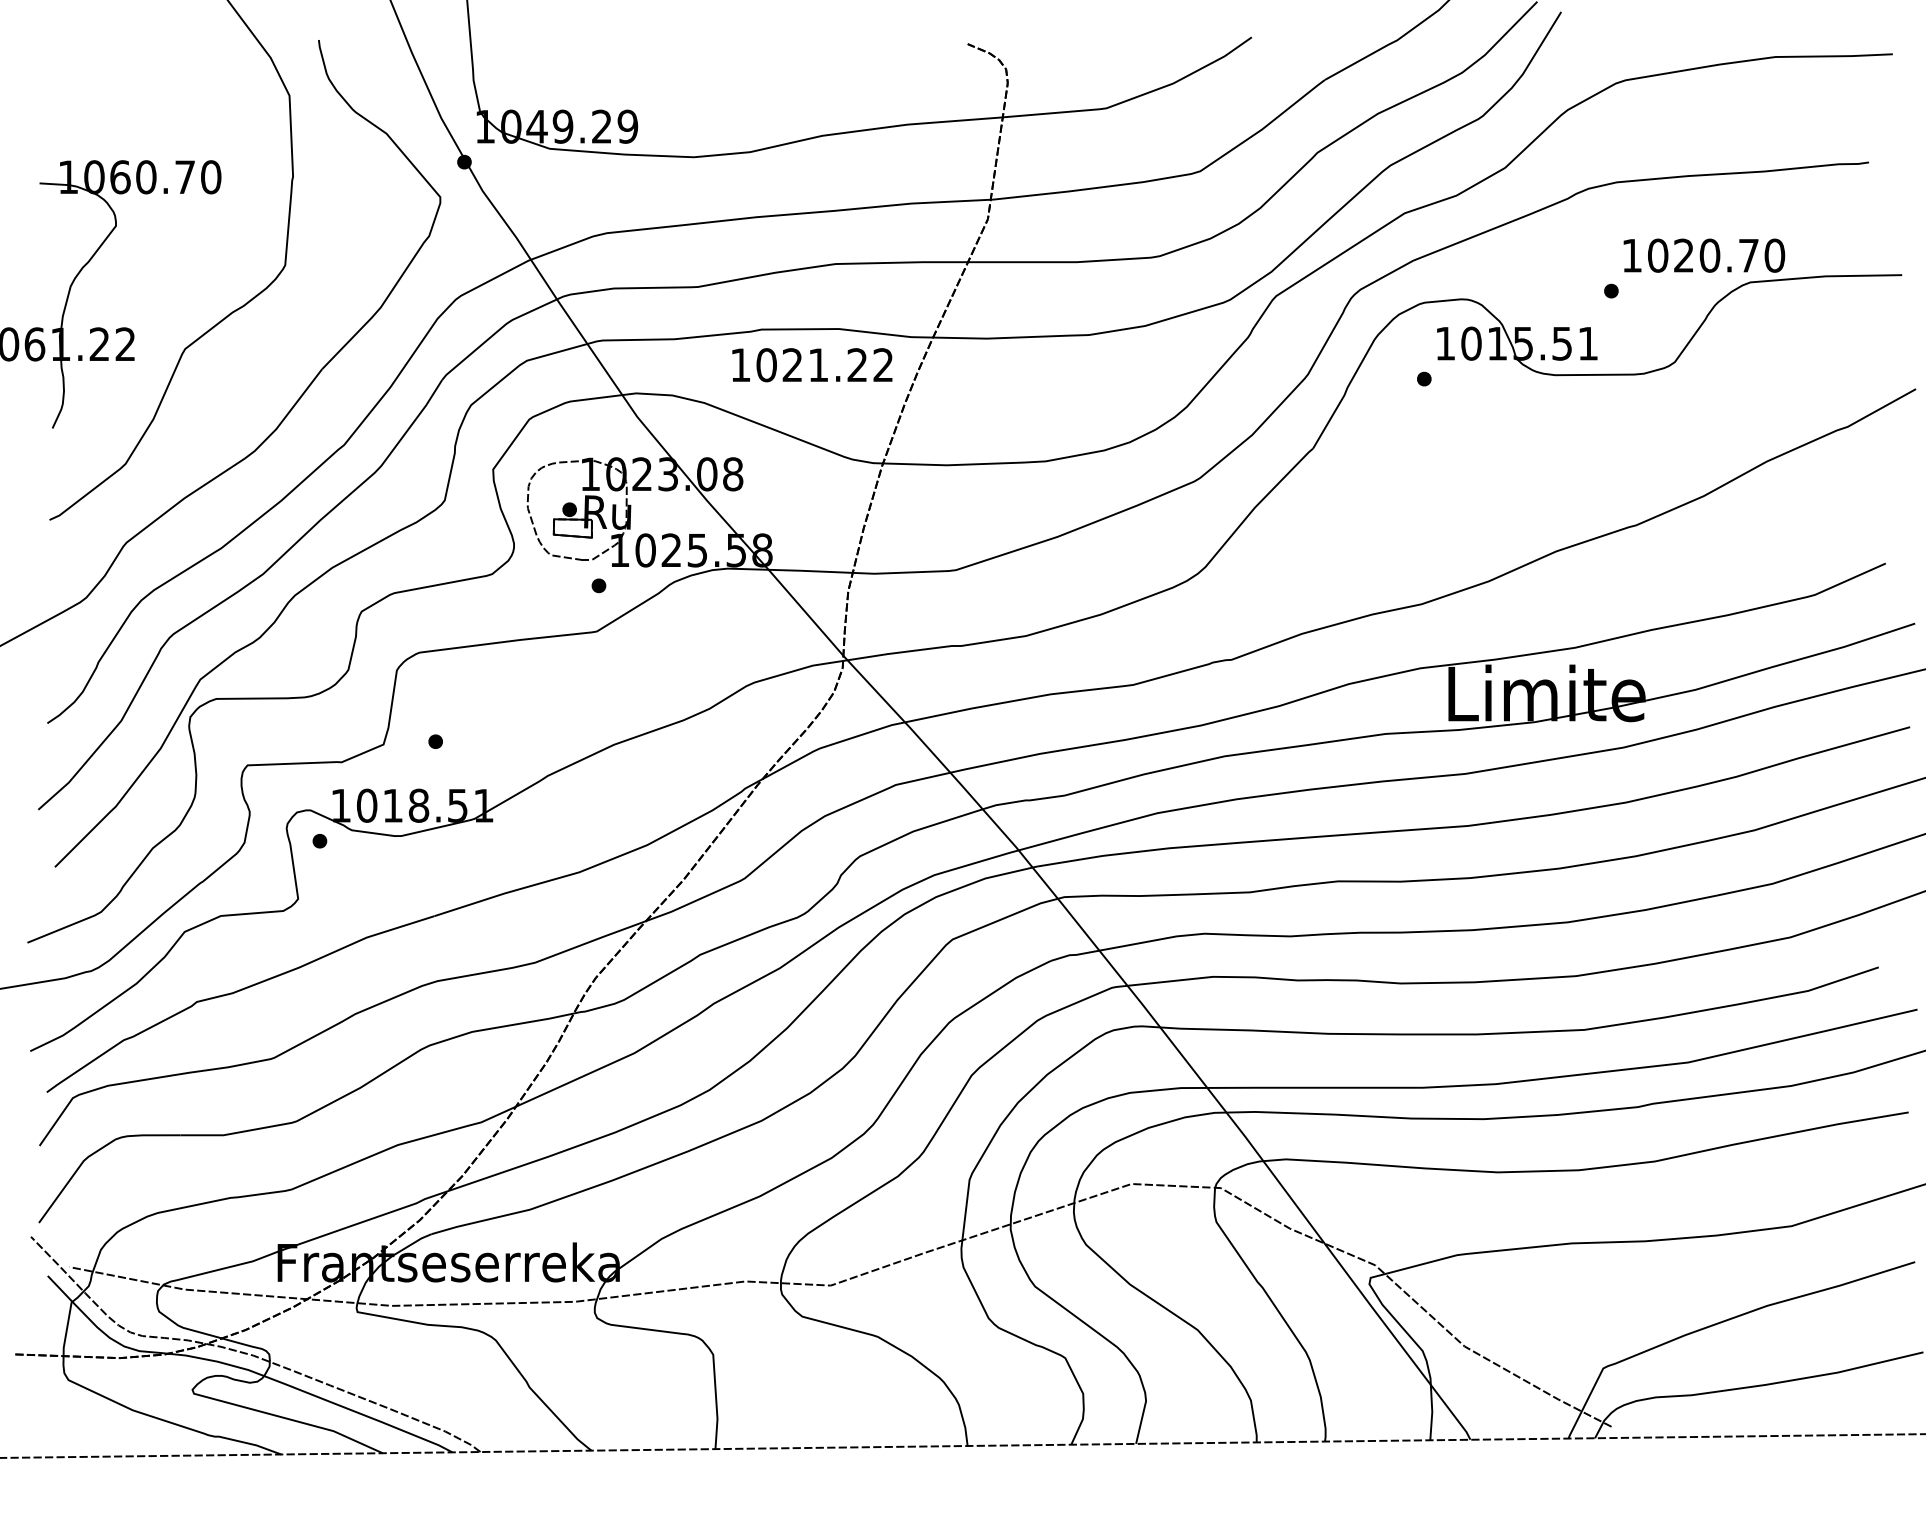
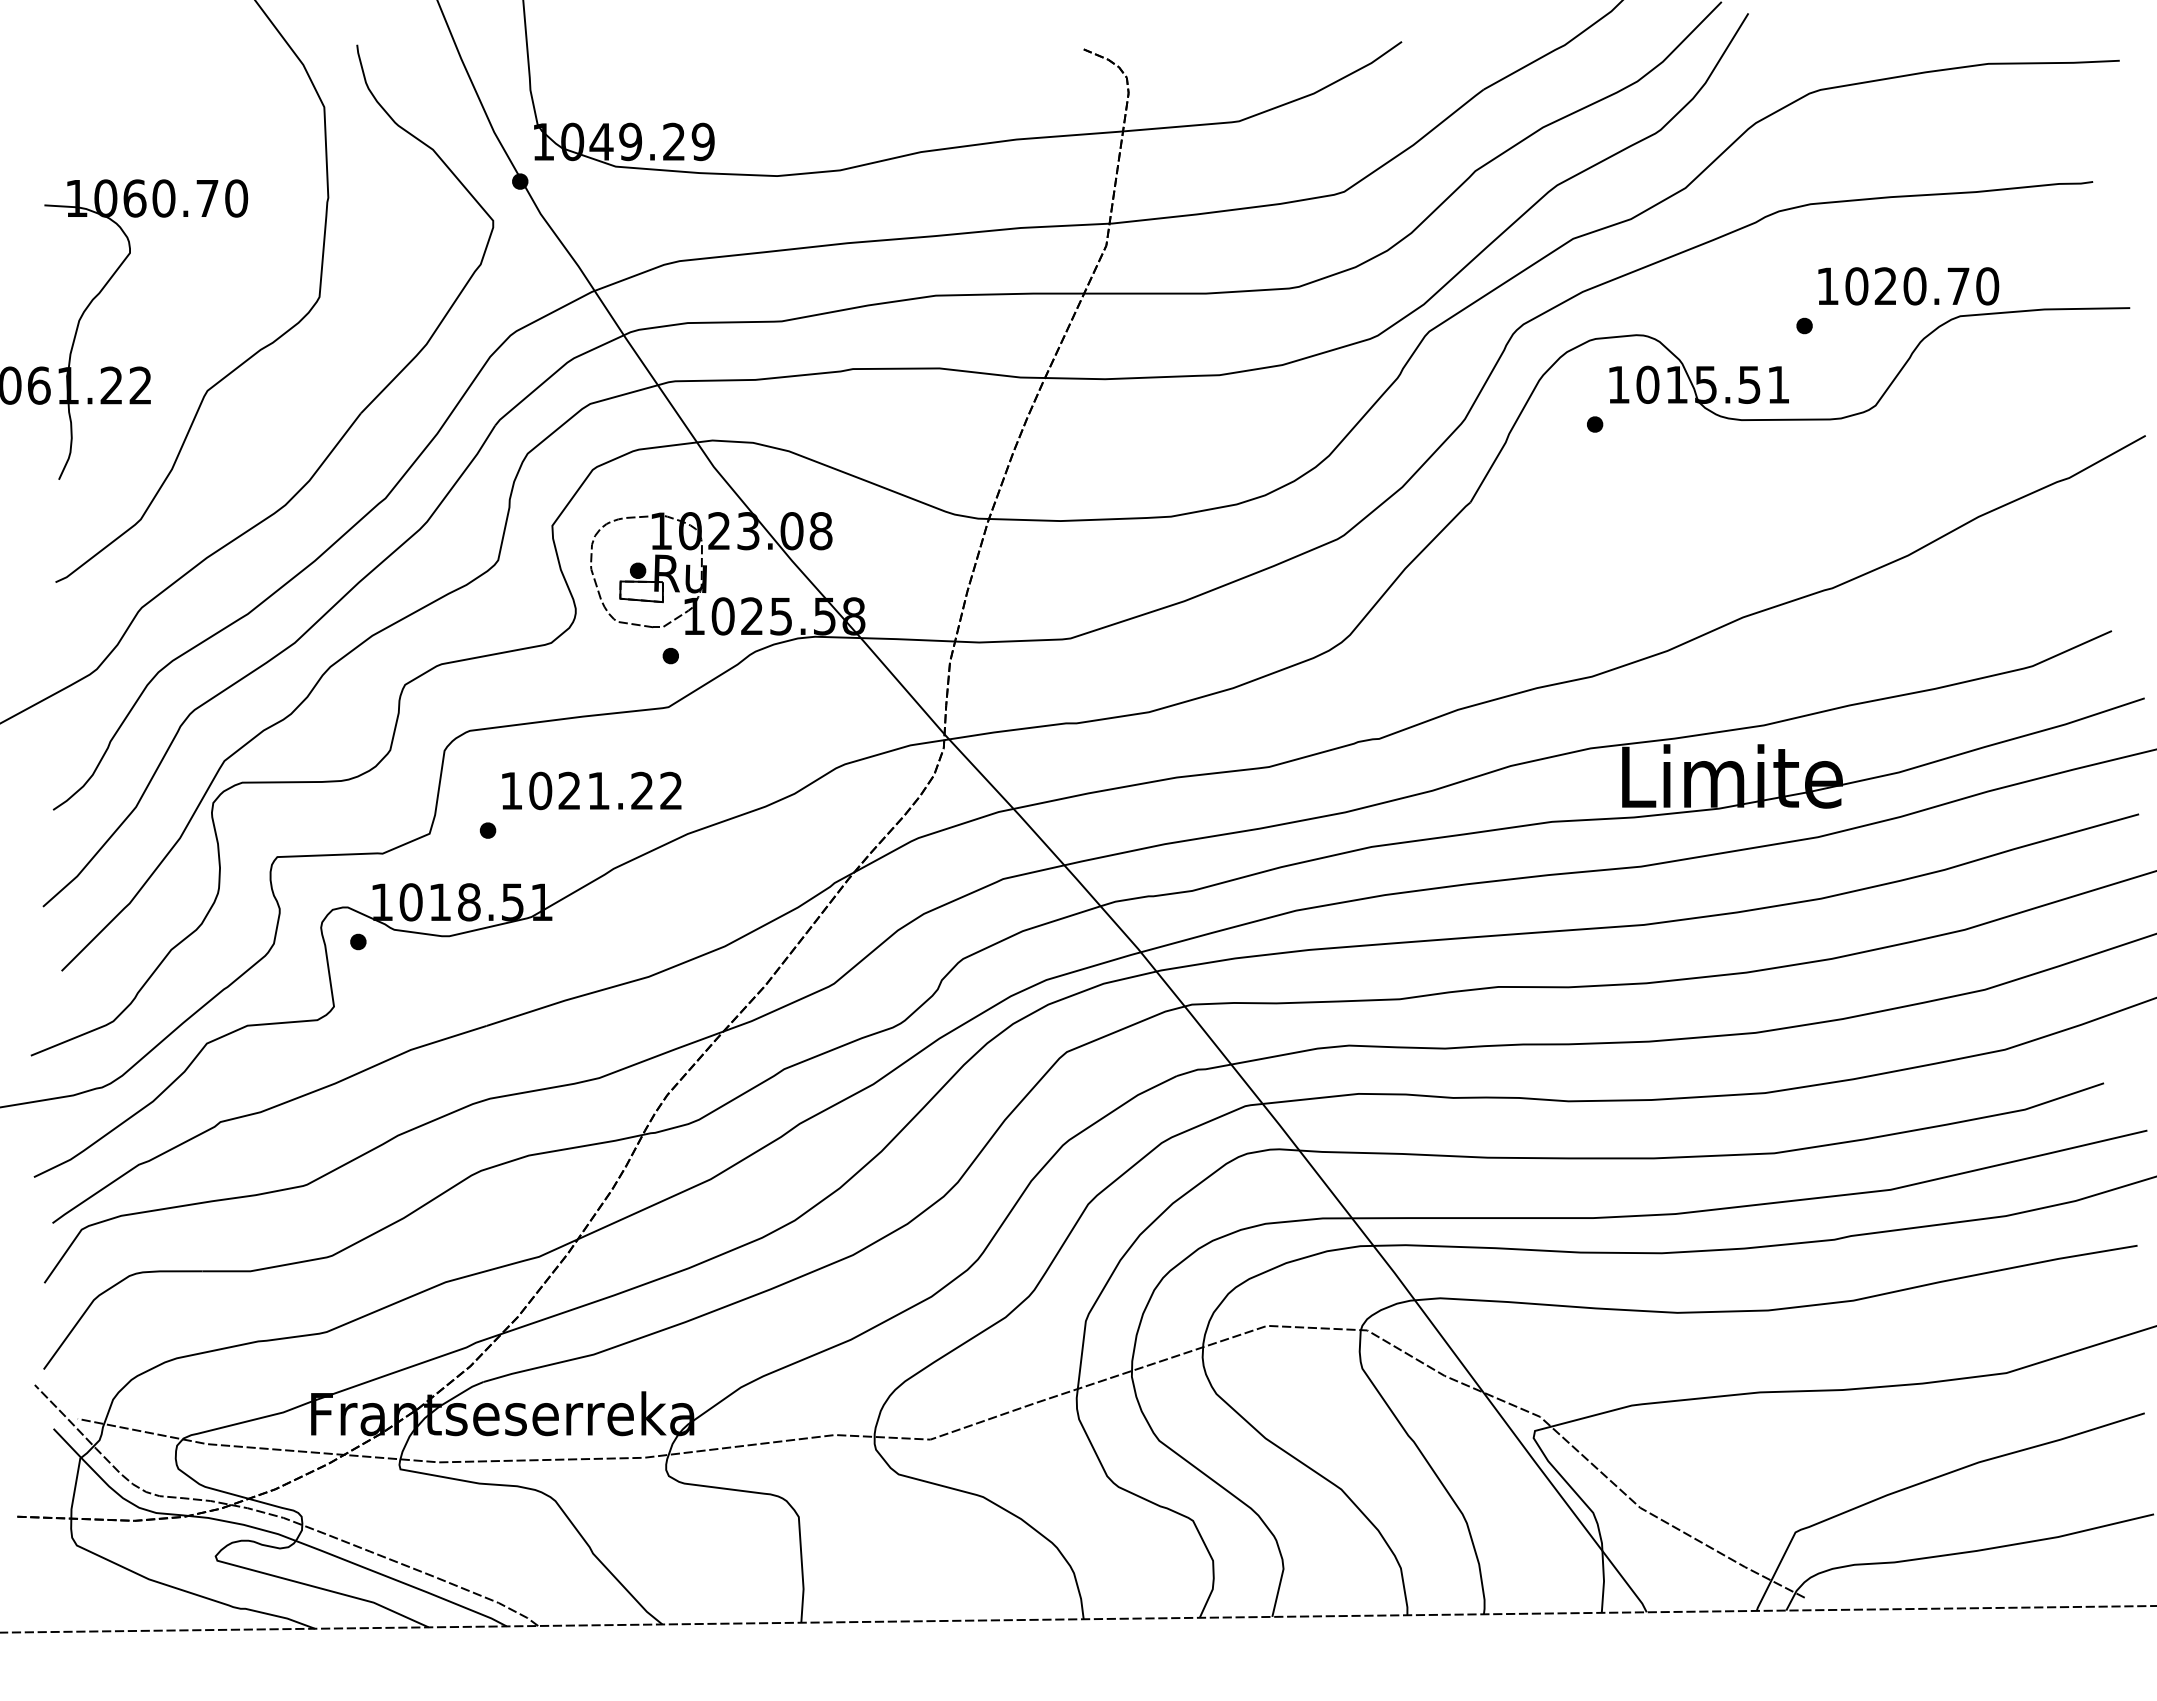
text: (812, 364) -> (591, 790), moved

